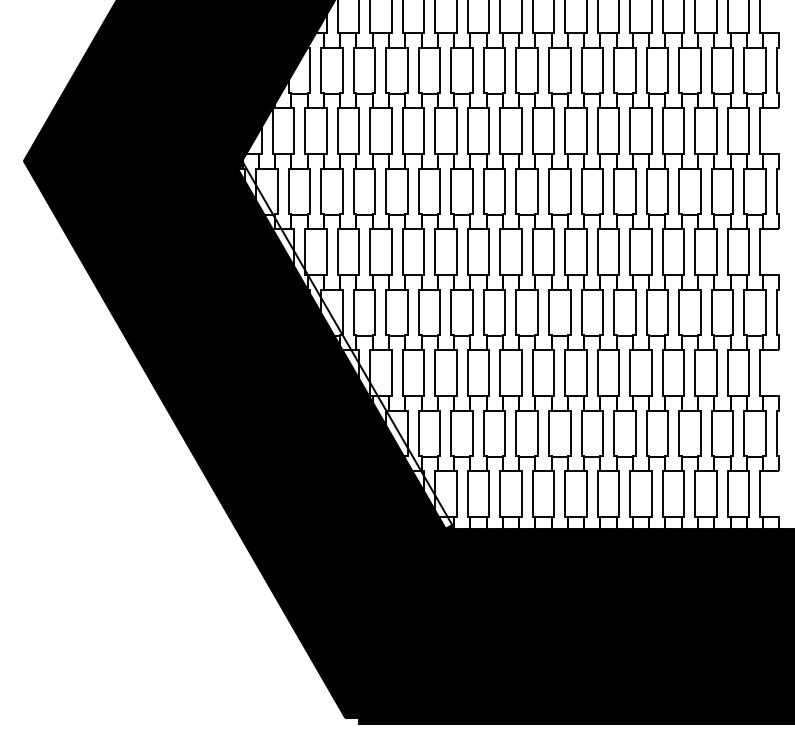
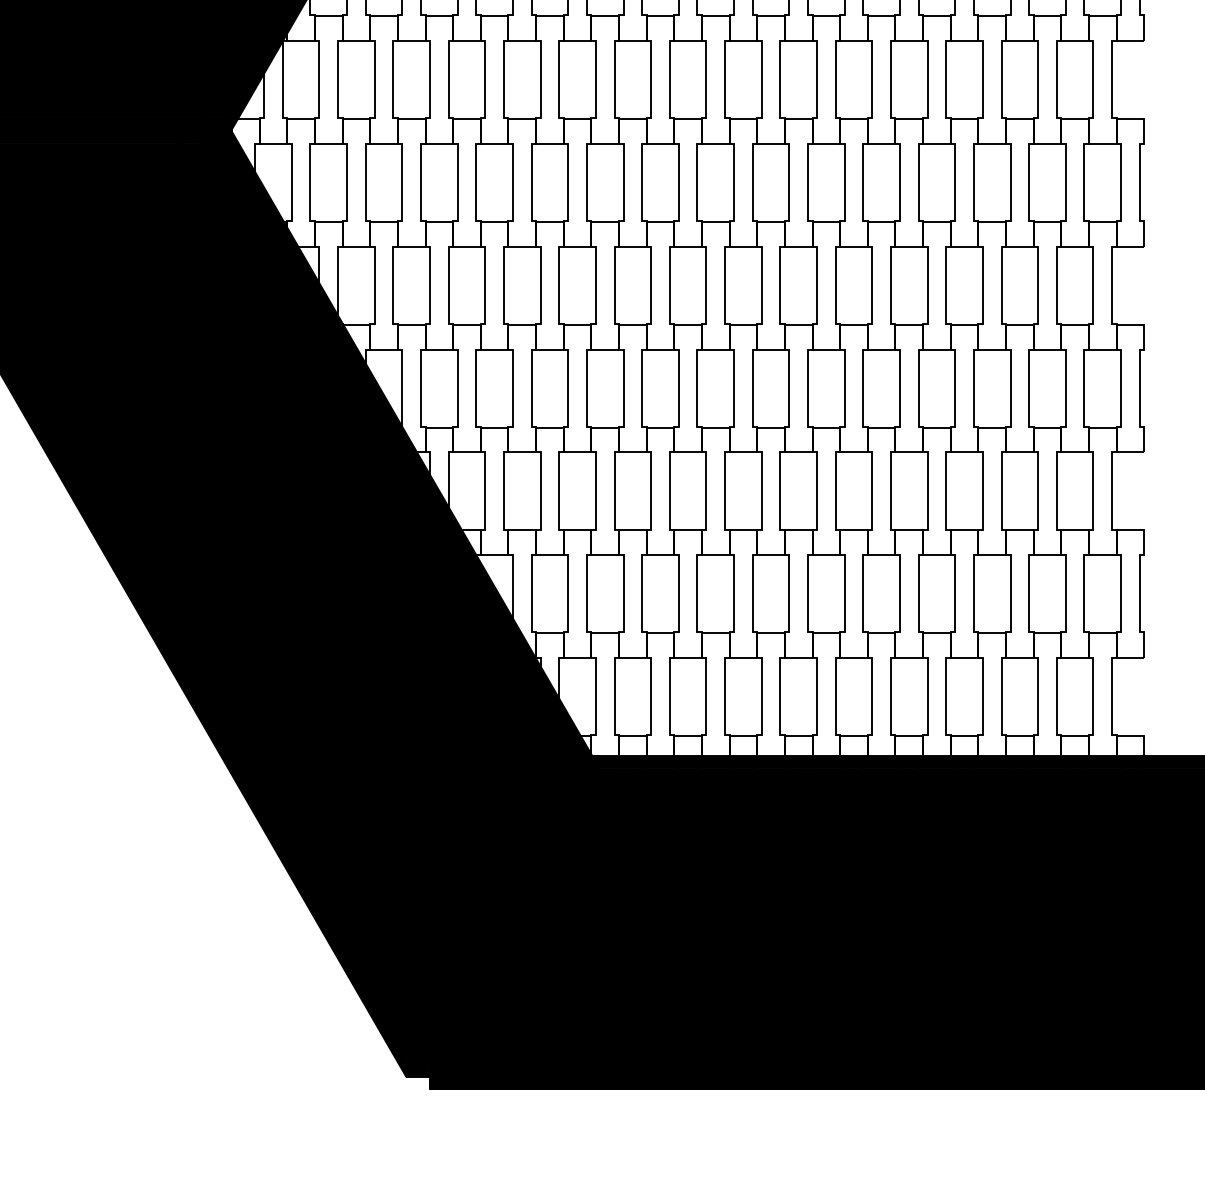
fill: (344, 346) -> (405, 445), added

